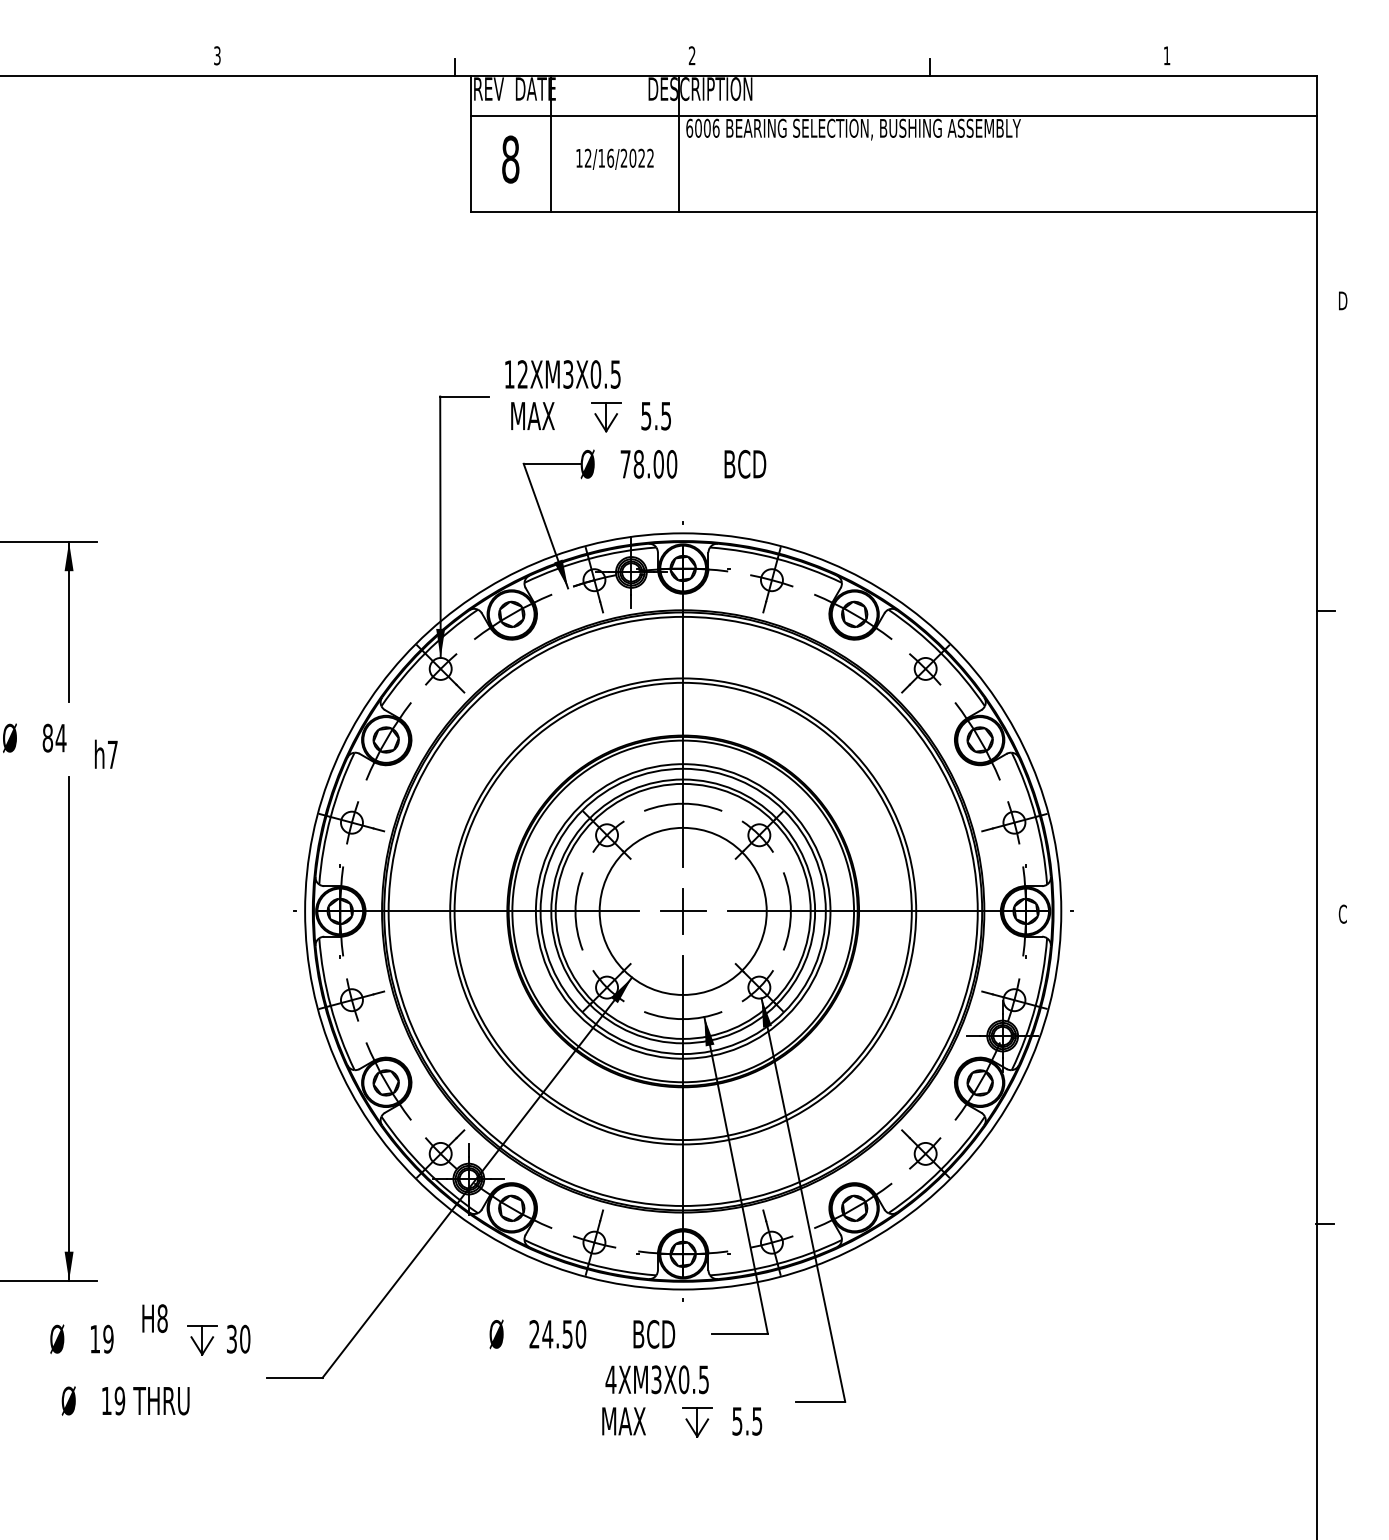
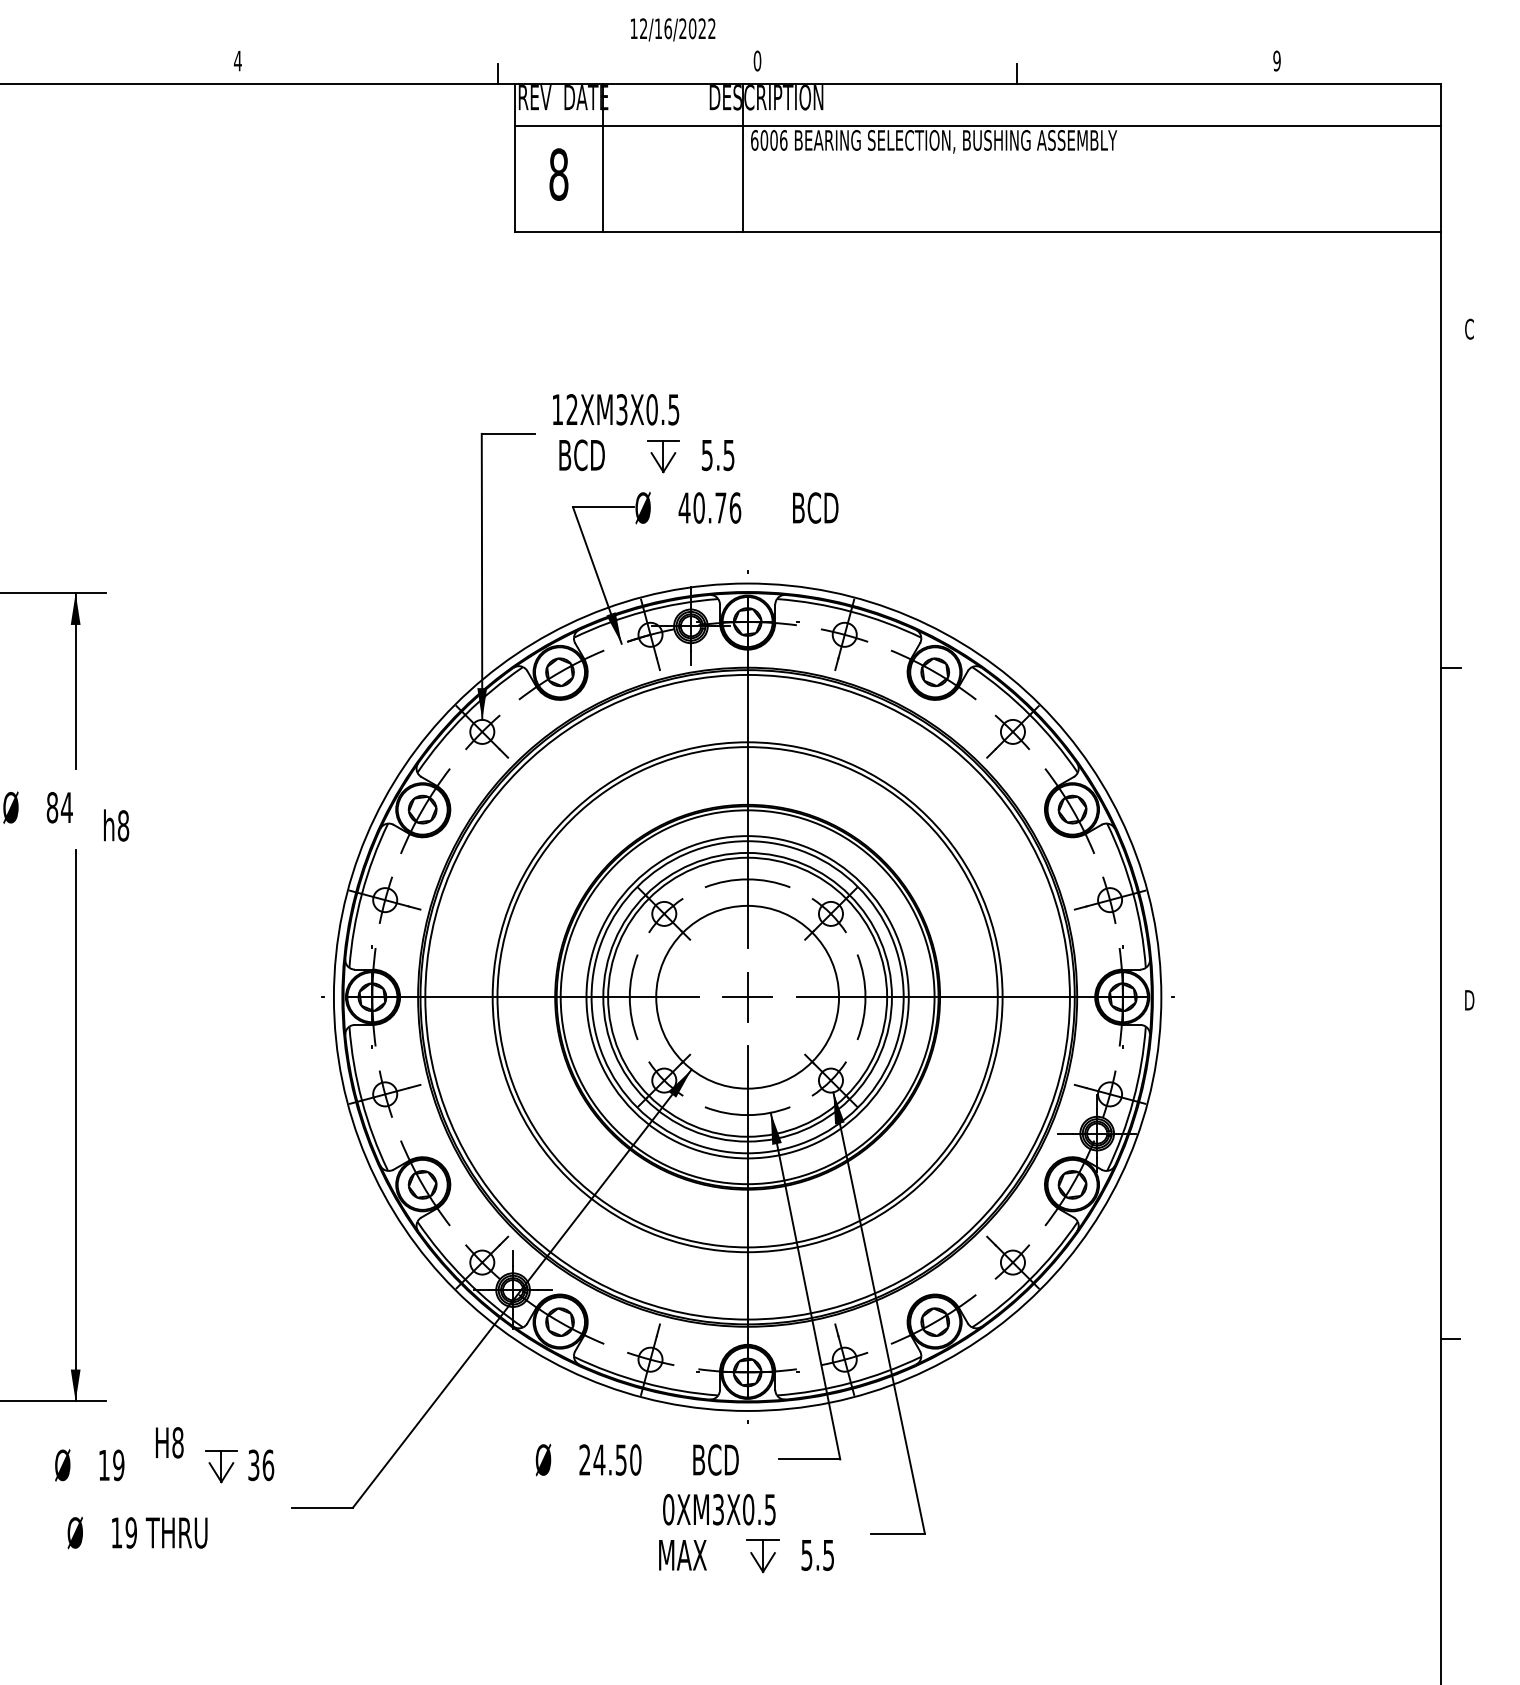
text: (216, 55) -> (236, 60), 3 -> 4
text: (691, 55) -> (756, 60), 2 -> 0
text: (1166, 55) -> (1276, 60), 1 -> 9
text: (614, 158) -> (672, 28), moved
text: (1343, 300) -> (1470, 328), D -> C
text: (533, 415) -> (583, 454), MAX -> BCD
text: (648, 463) -> (709, 507), 78.00 -> 40.76
text: (112, 754) -> (123, 825), h7 -> h8
text: (1343, 913) -> (1470, 999), C -> D
text: (245, 1338) -> (268, 1464), 30 -> 36
text: (610, 1379) -> (668, 1509), 4XM3X0.5 -> 0XM3X0.5

